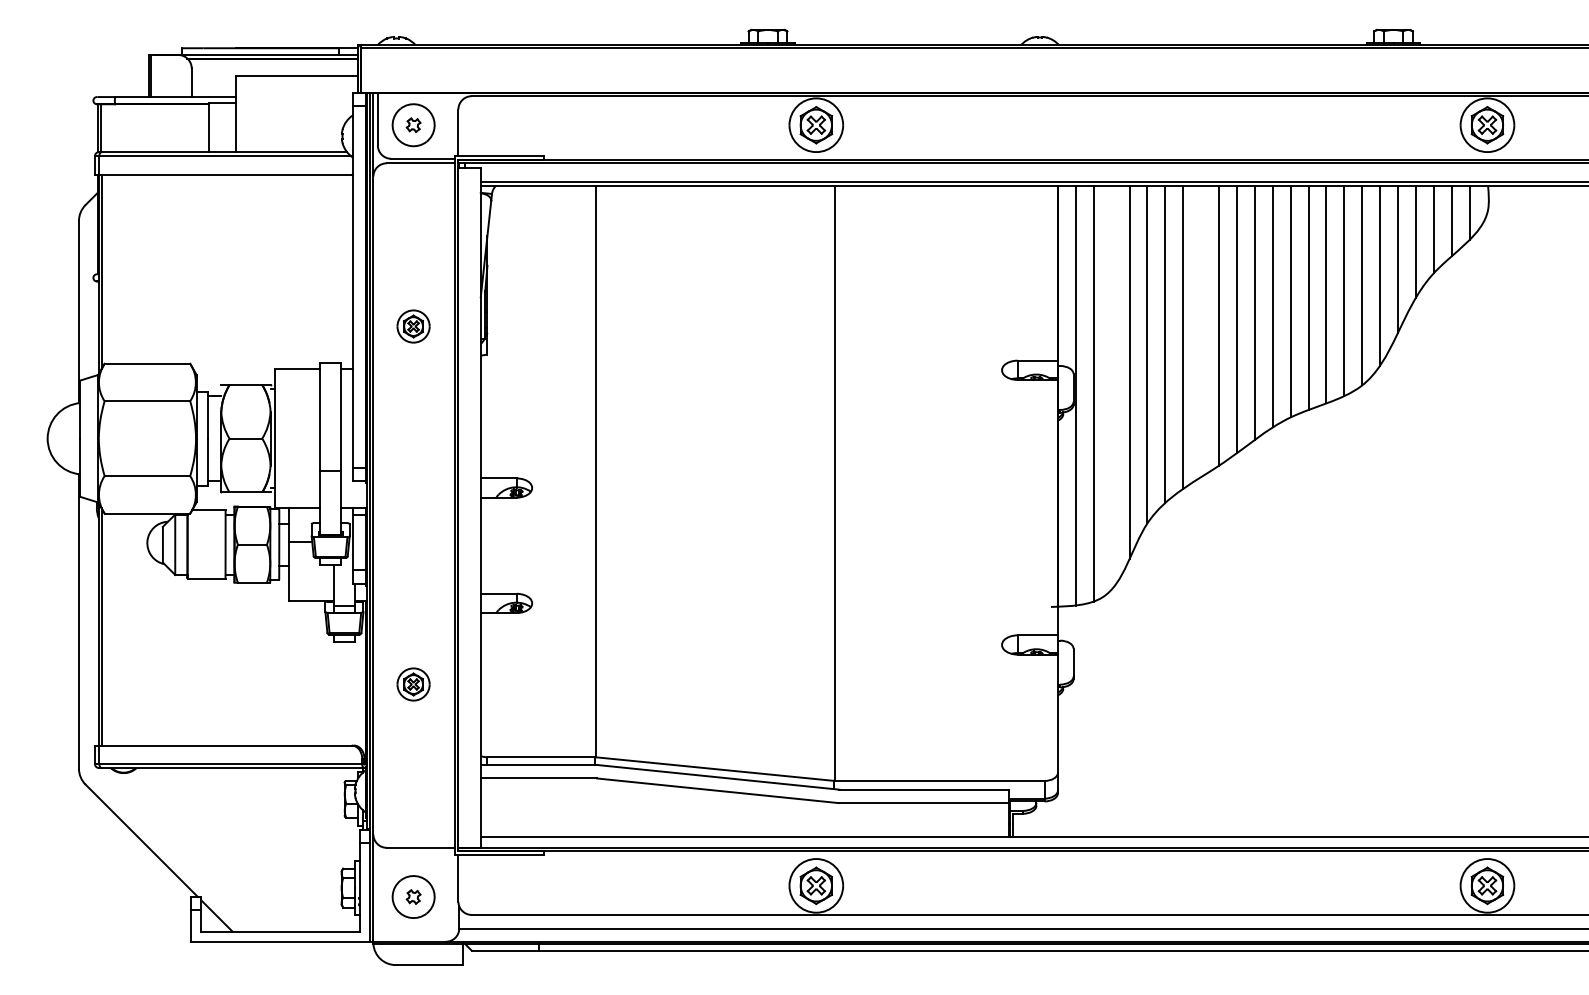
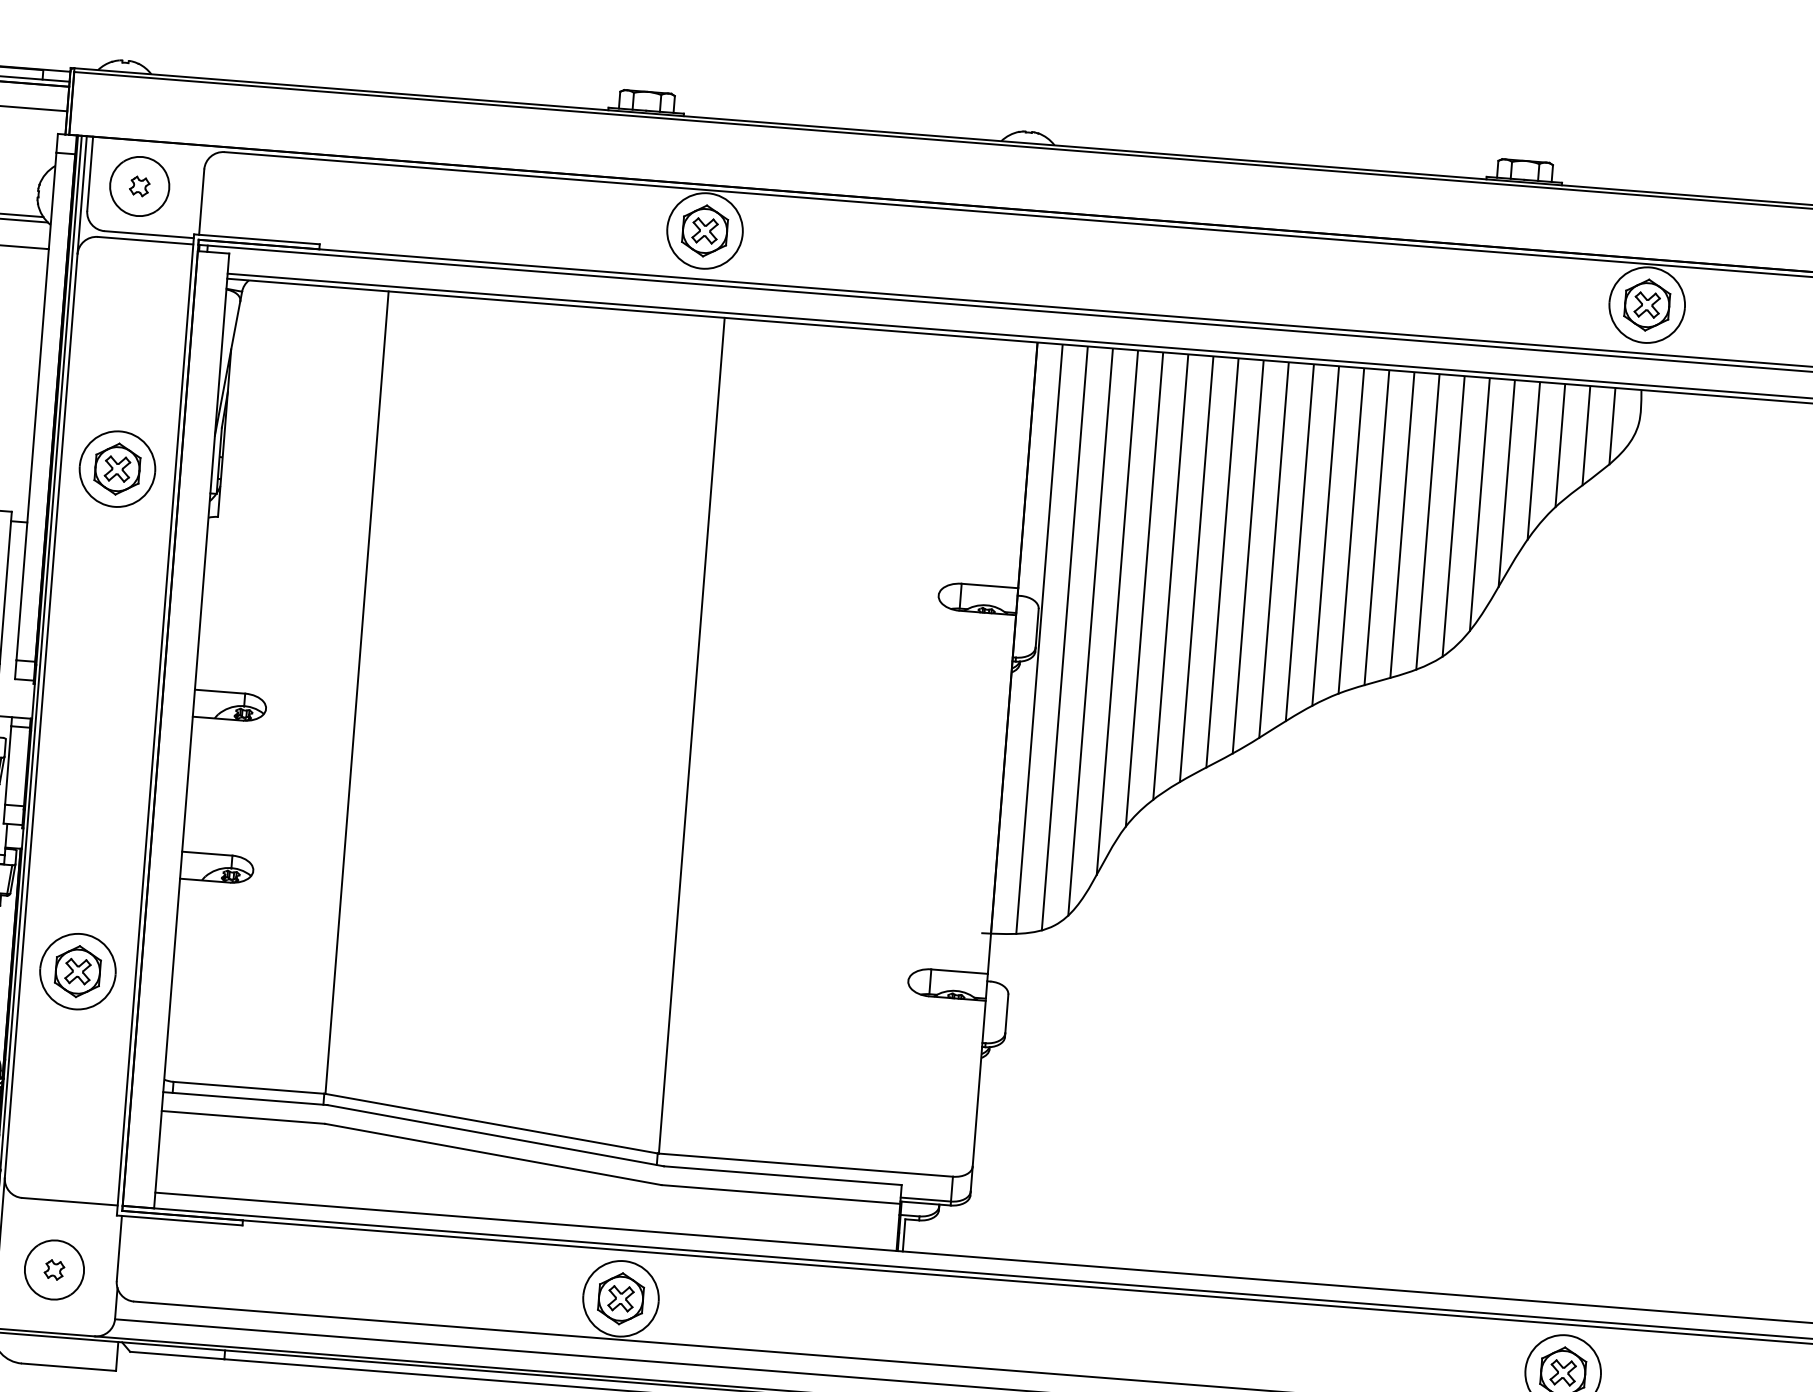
part: (413, 326) -> (117, 469), size x1.67
line: (1201, 331) -> (1222, 563), added
line: (1111, 387) -> (1090, 631), added
part: (413, 684) -> (77, 971), size x1.67

